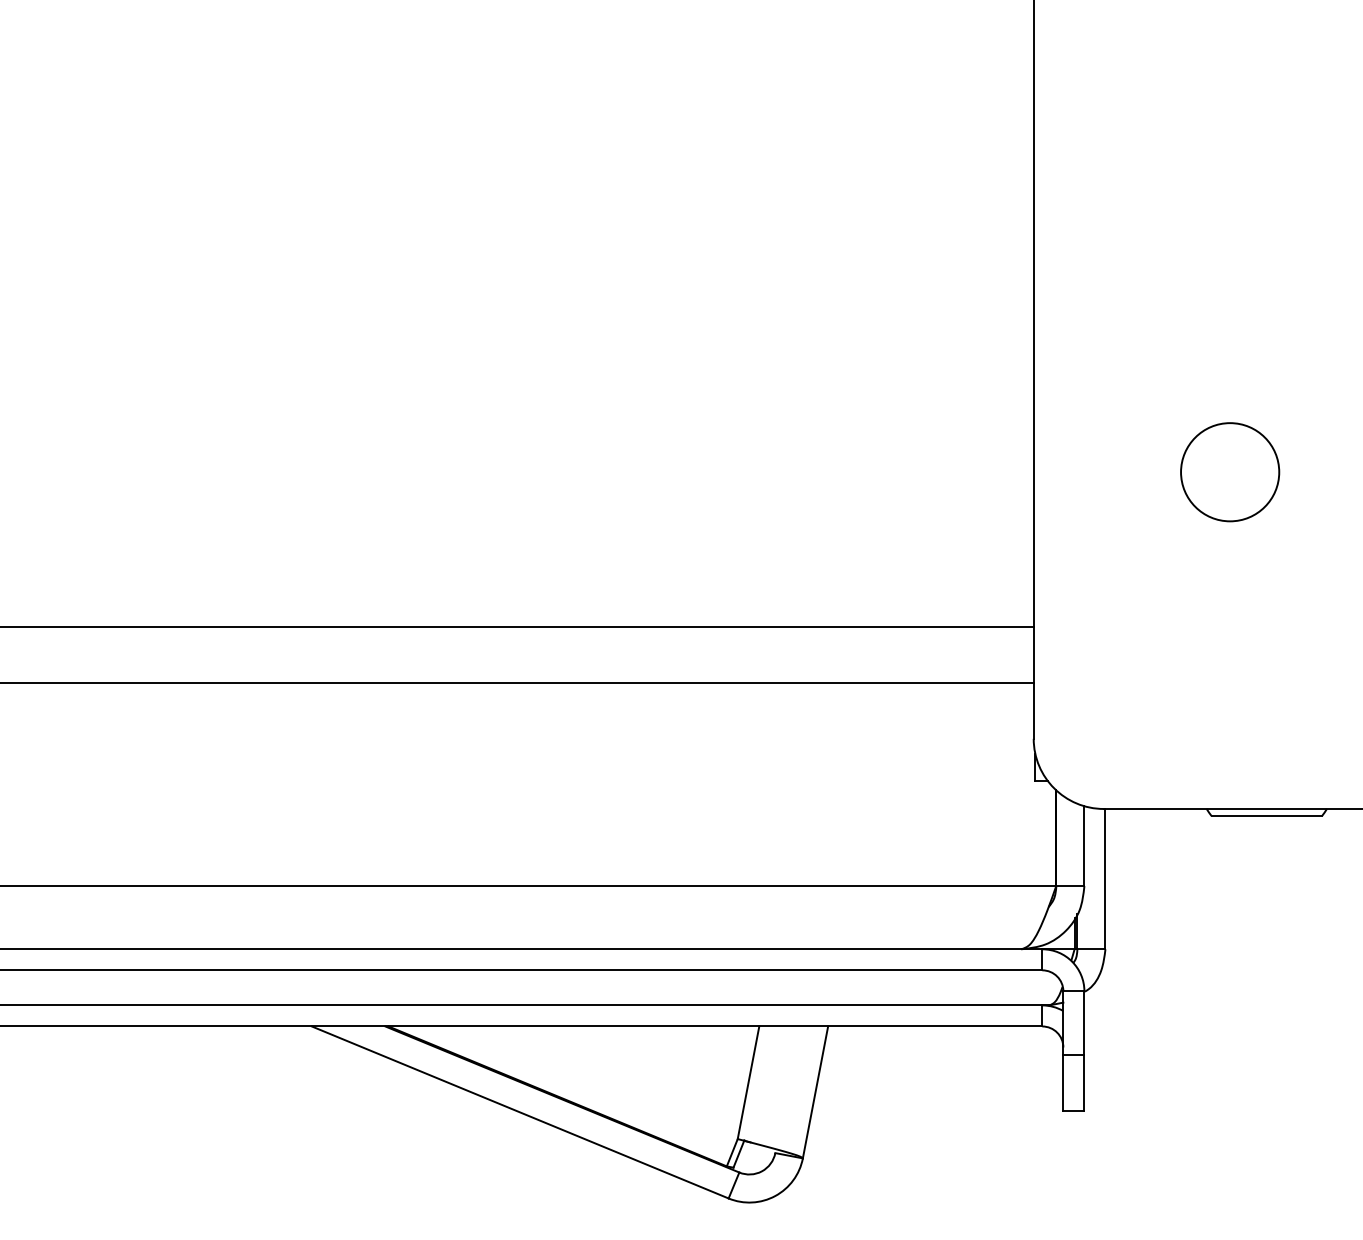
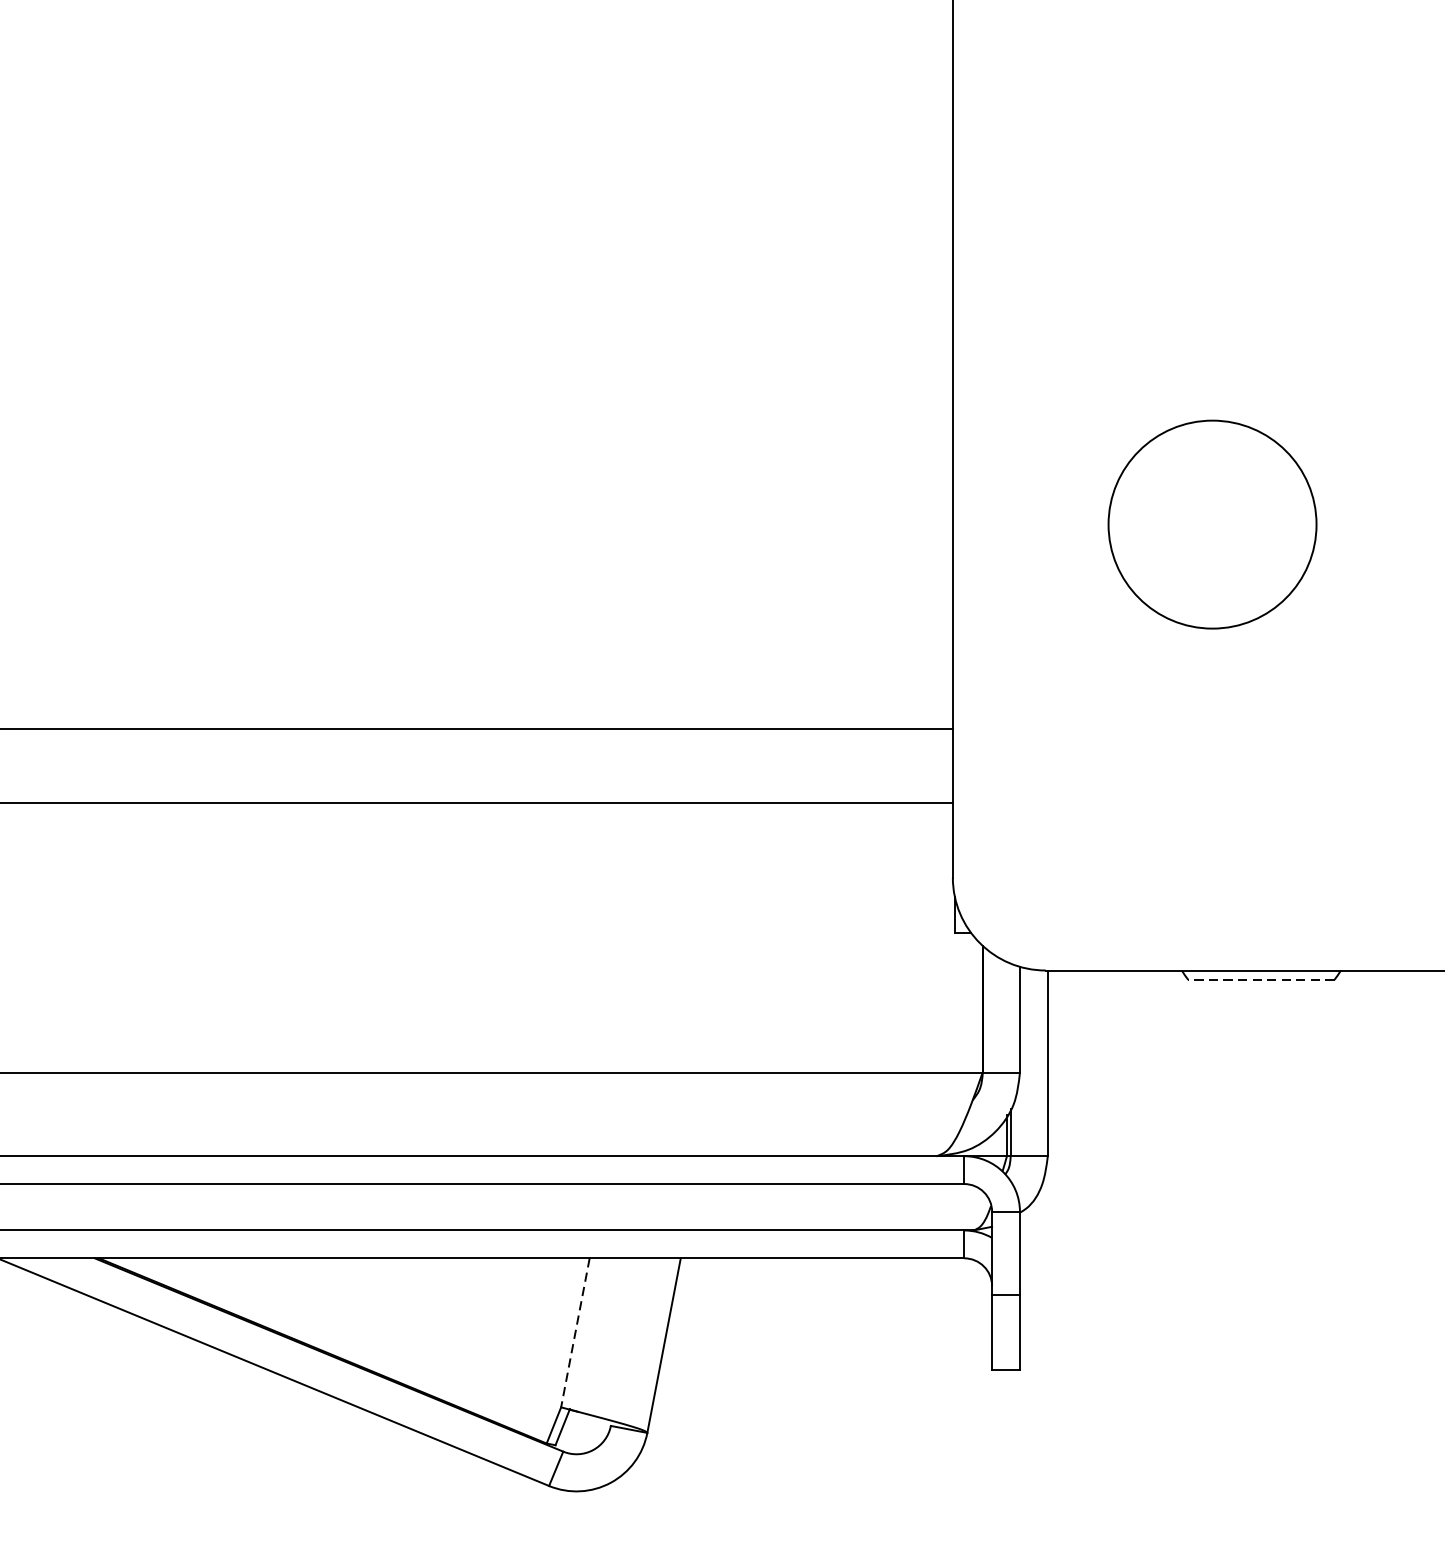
circle: (1230, 472) -> (1213, 525), size x1.6
line: (1266, 816) -> (1260, 980), solid -> dashed
line: (748, 1083) -> (575, 1333), solid -> dashed

